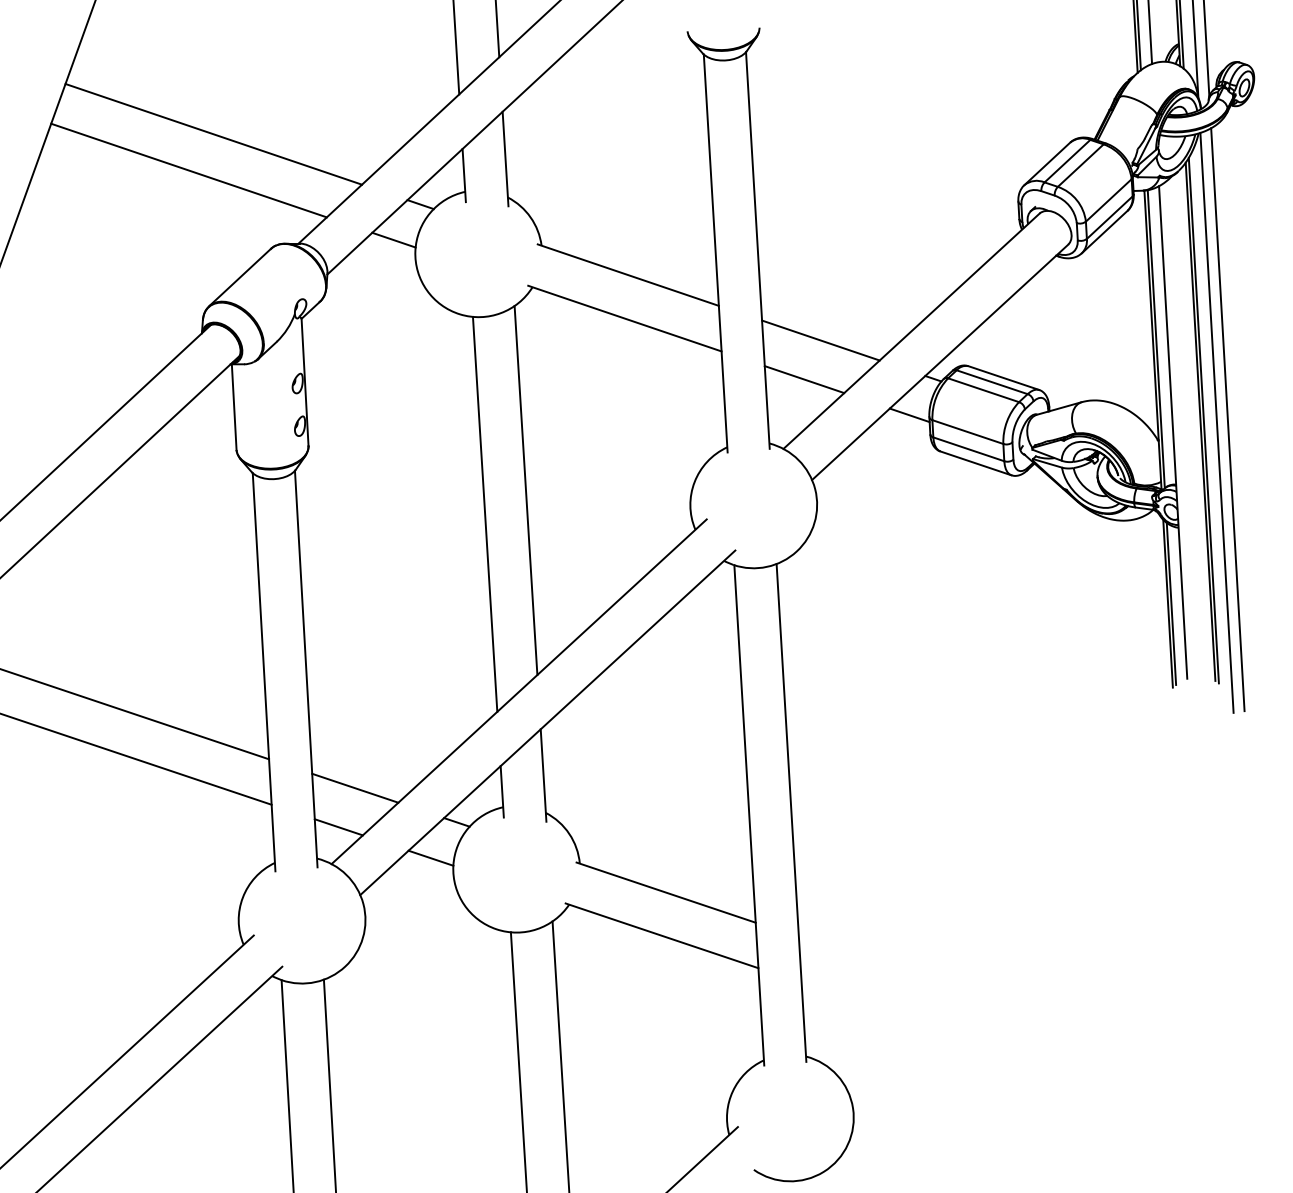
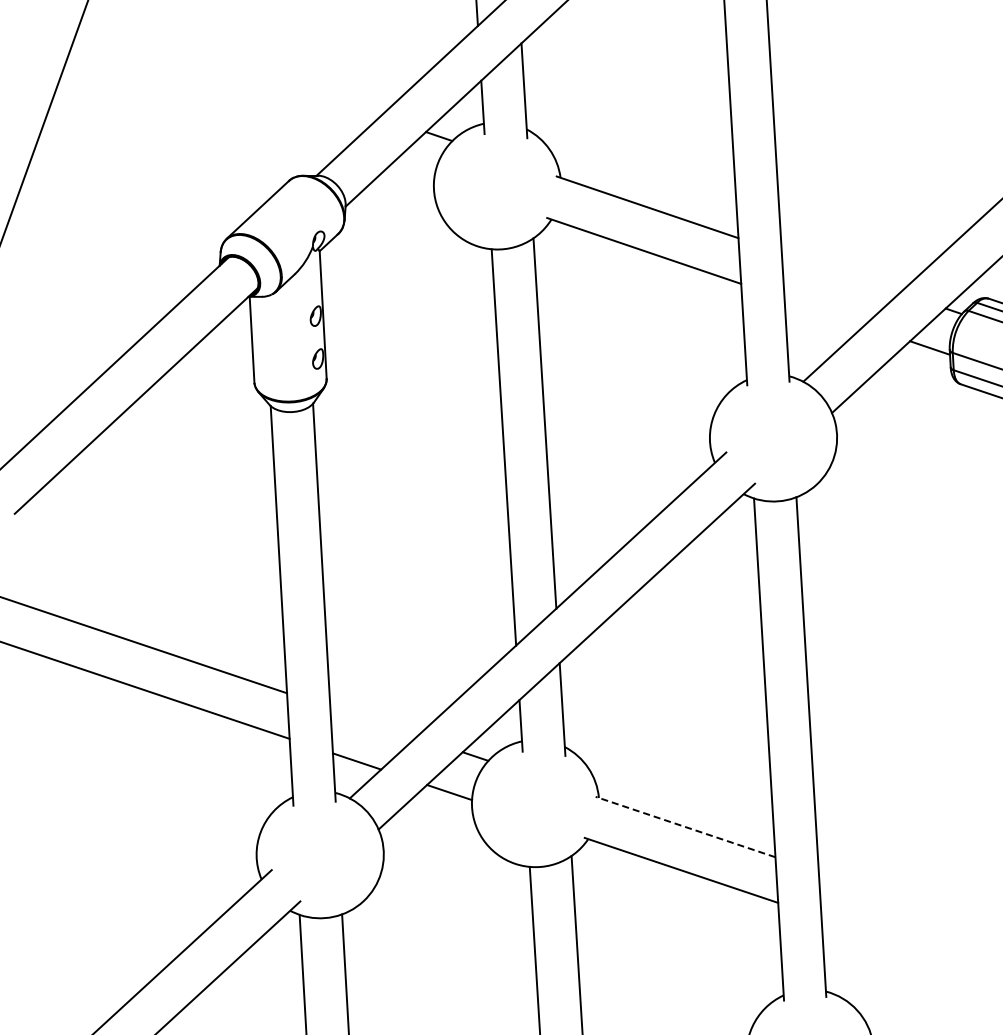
line: (213, 134) -> (231, 66), removed
line: (188, 170) -> (206, 102), removed
line: (393, 239) -> (411, 171), removed
line: (820, 340) -> (840, 272), removed
line: (804, 379) -> (824, 312), removed
line: (355, 787) -> (373, 721), removed
line: (665, 892) -> (684, 826), solid -> dashed

